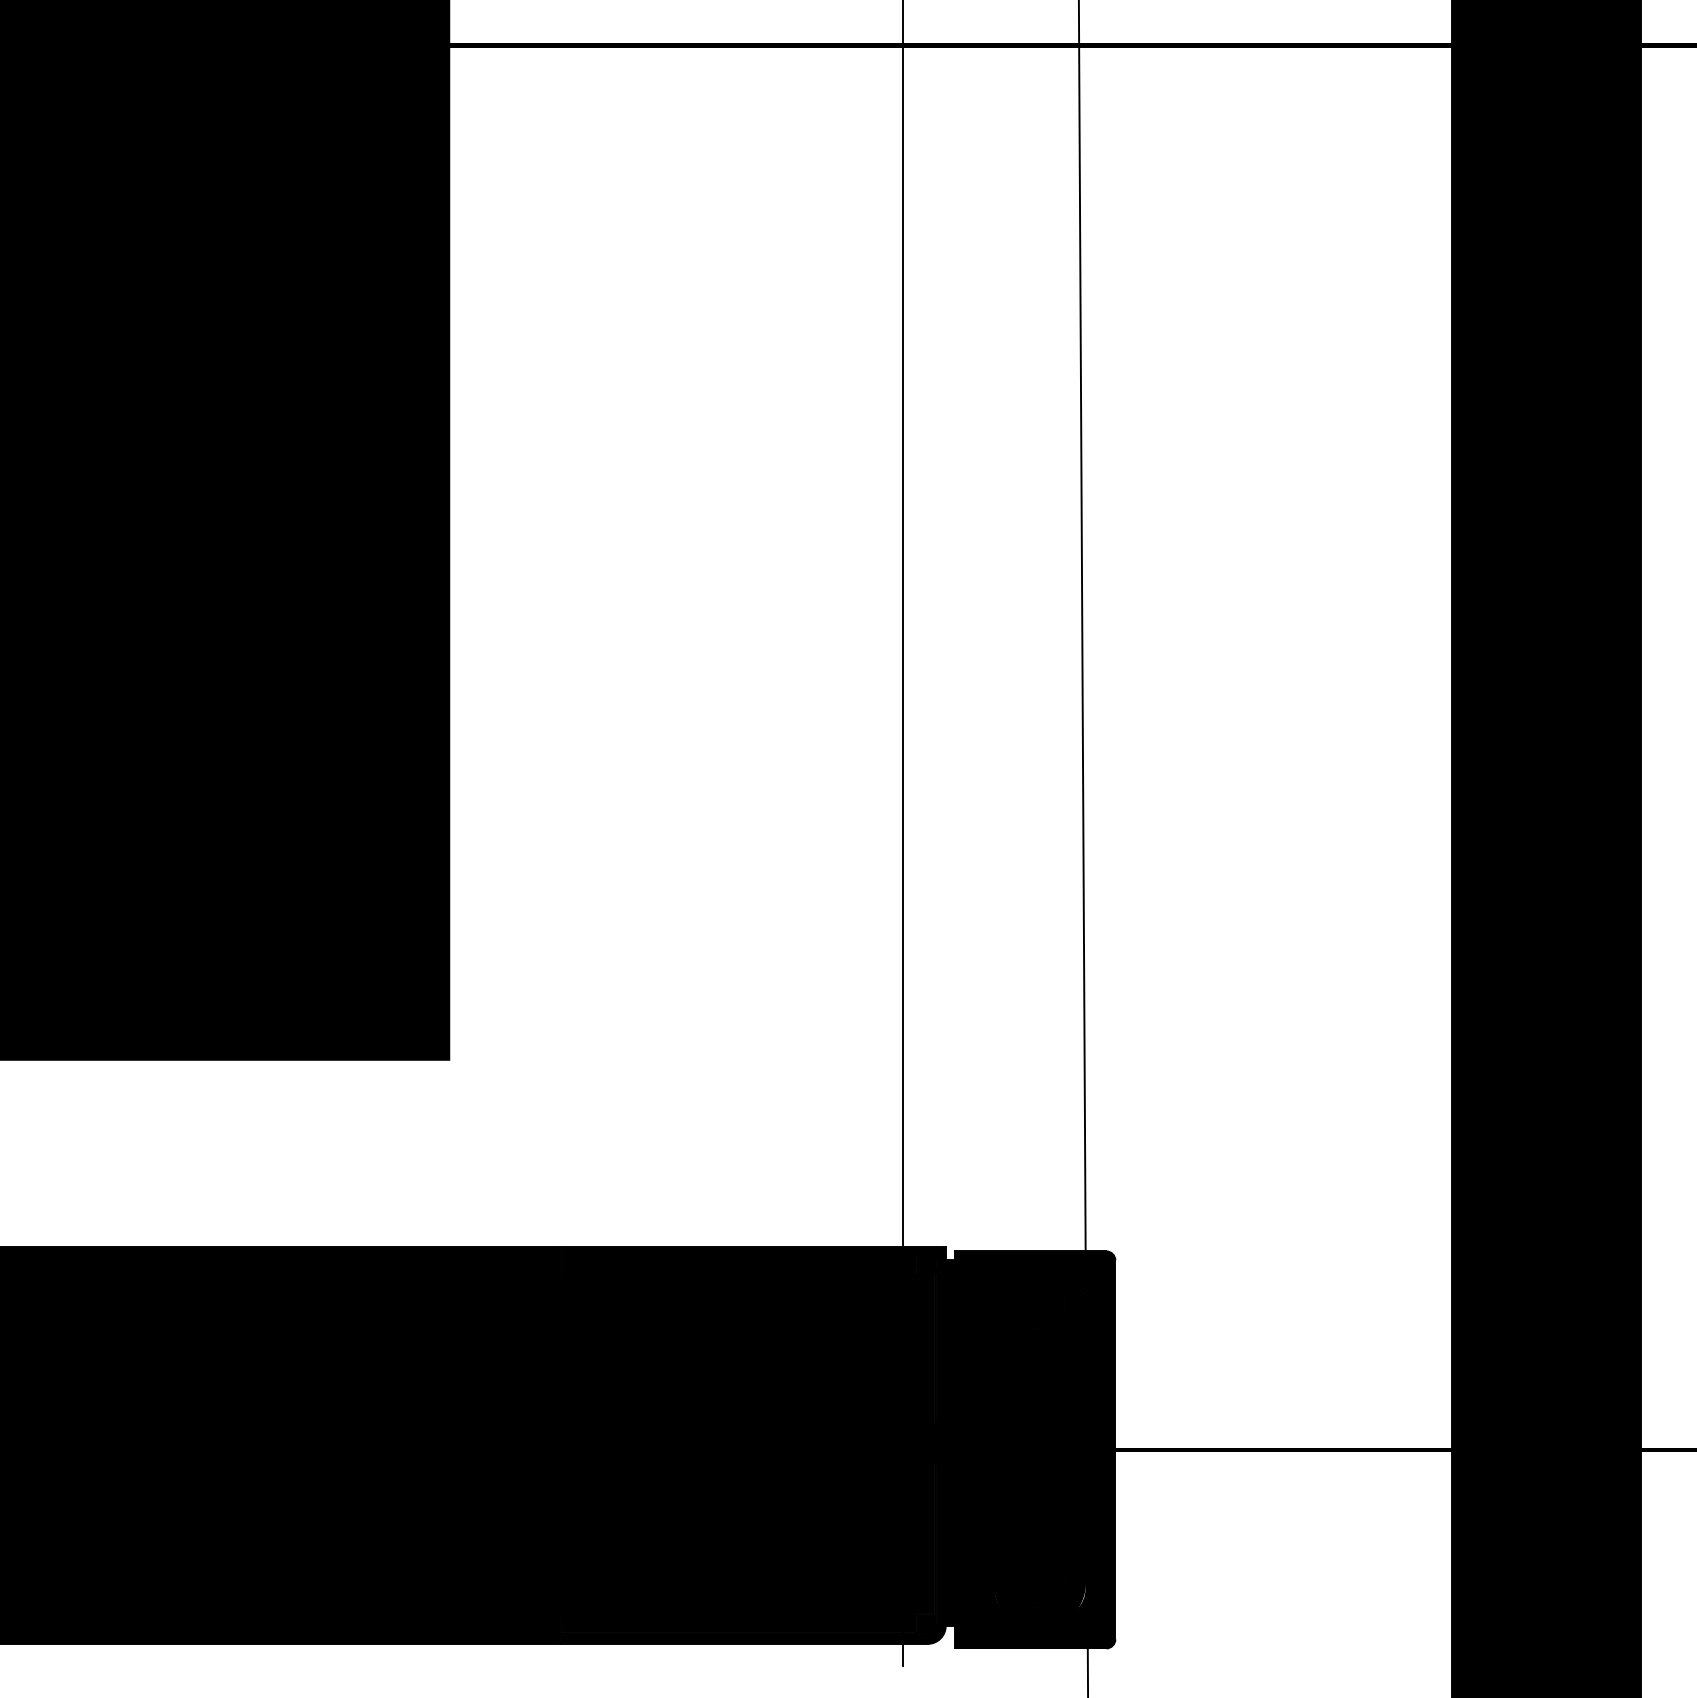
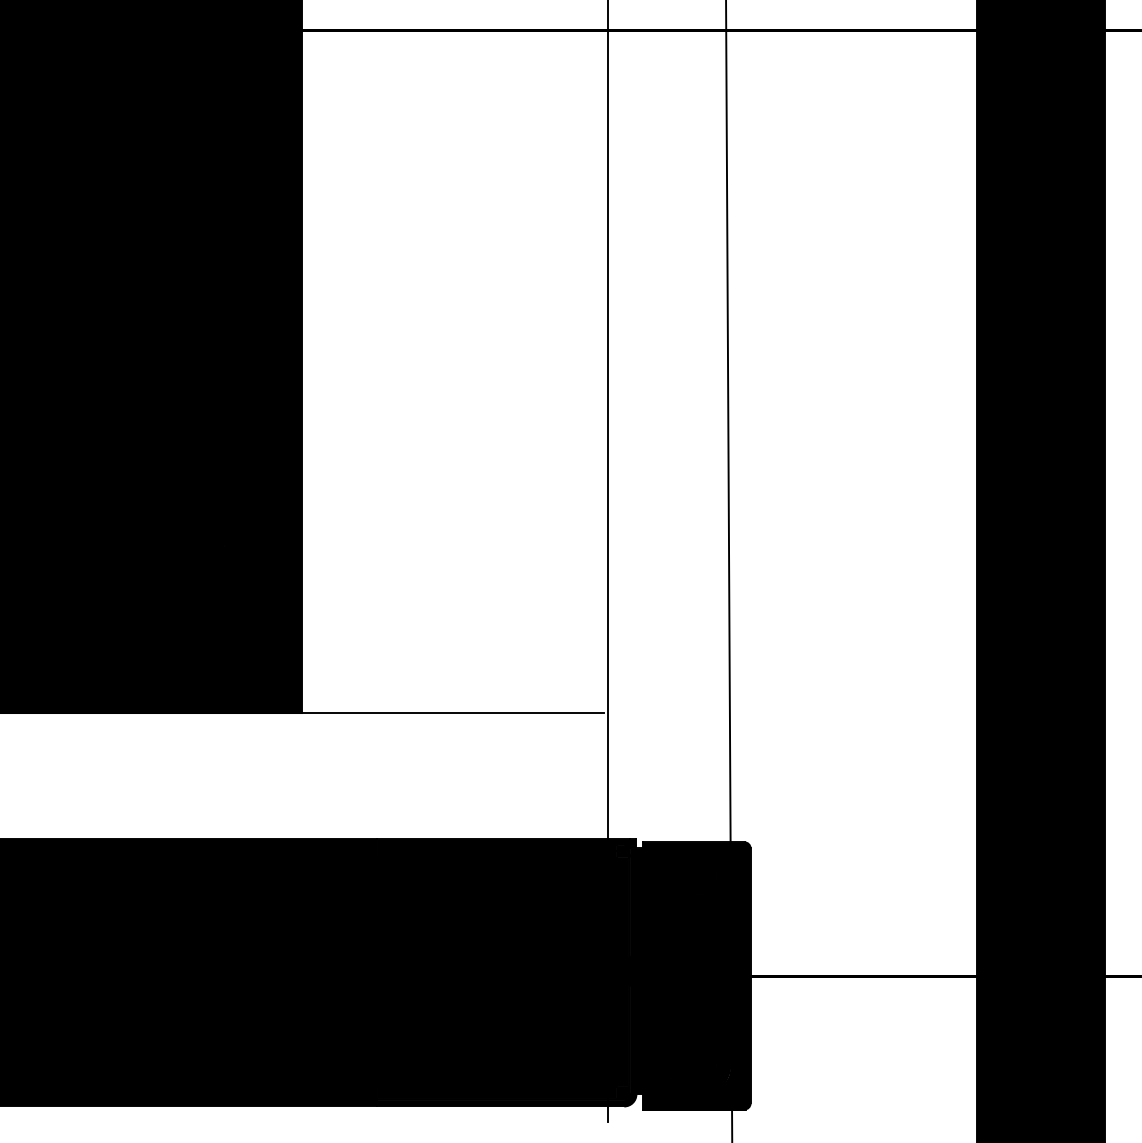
line: (672, 1058) -> (452, 712), added

